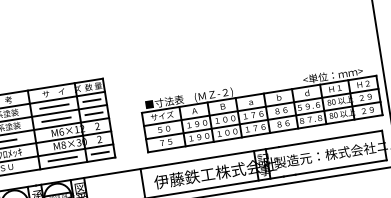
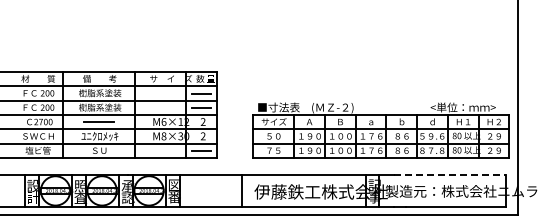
line: (54, 106) -> (160, 93), removed
line: (56, 119) -> (160, 107), removed
line: (331, 138) -> (450, 174), solid -> dashed
line: (62, 159) -> (160, 151), removed

